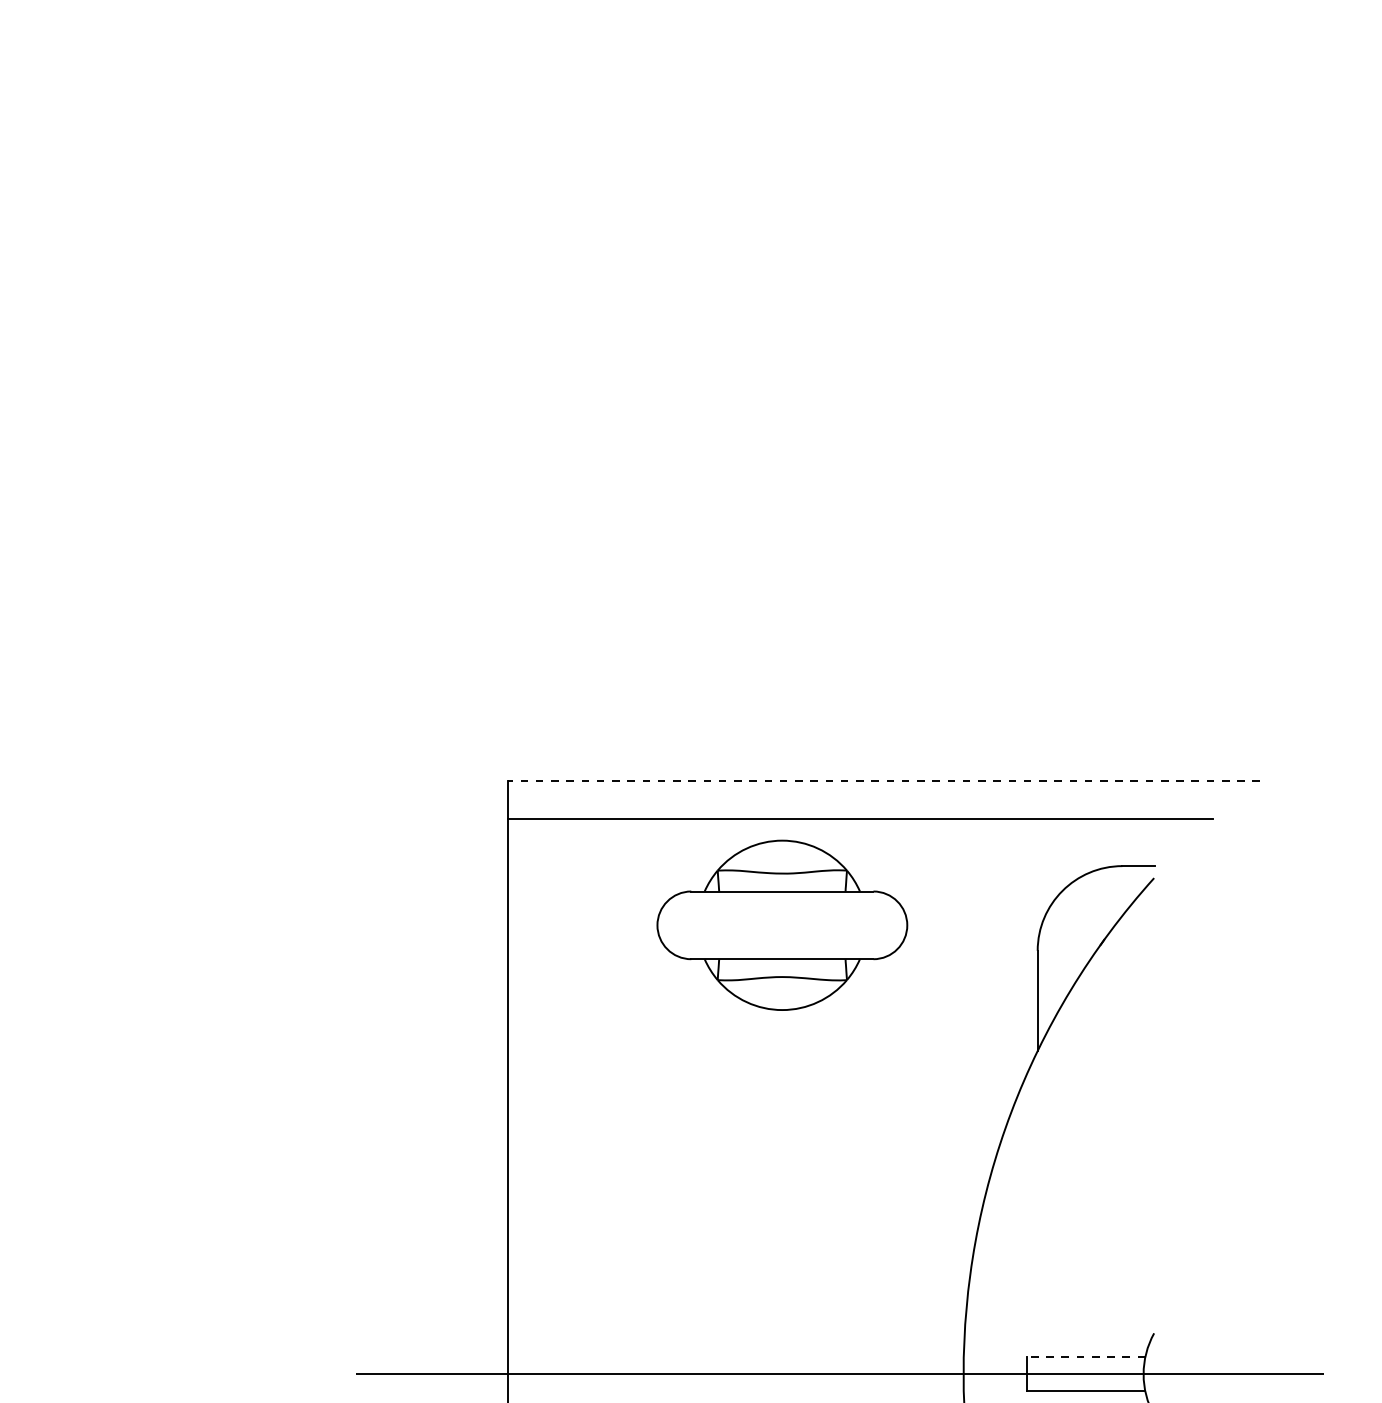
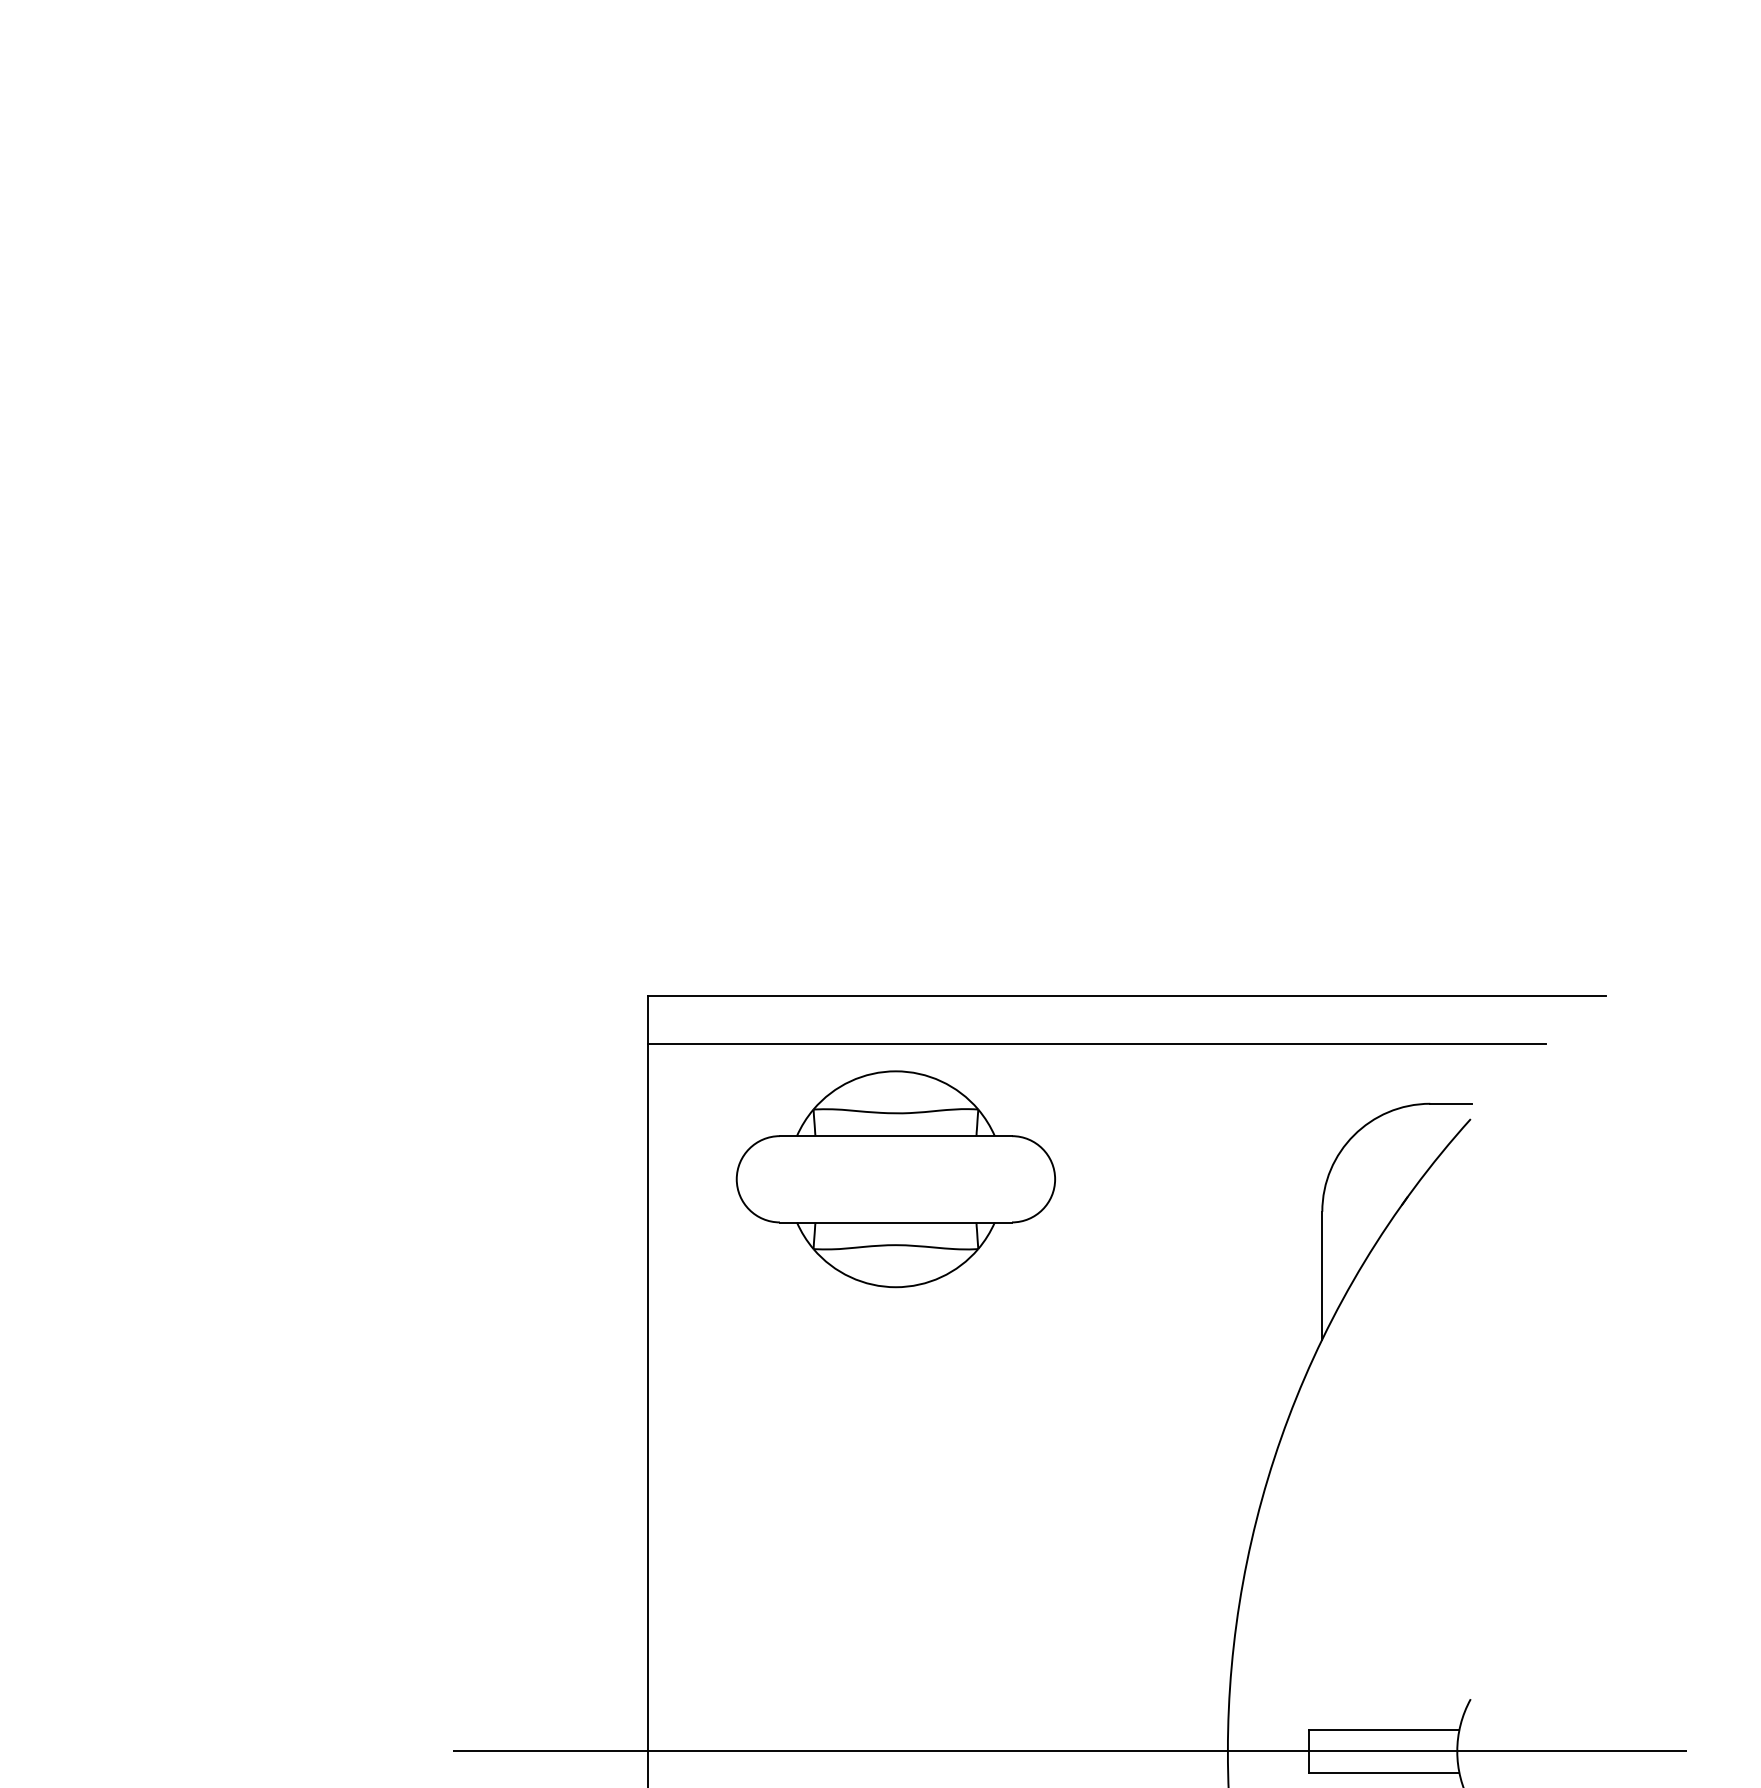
line: (884, 781) -> (1126, 995), dashed -> solid
part: (782, 925) -> (895, 1179), moved
line: (1085, 1357) -> (1383, 1729), dashed -> solid

